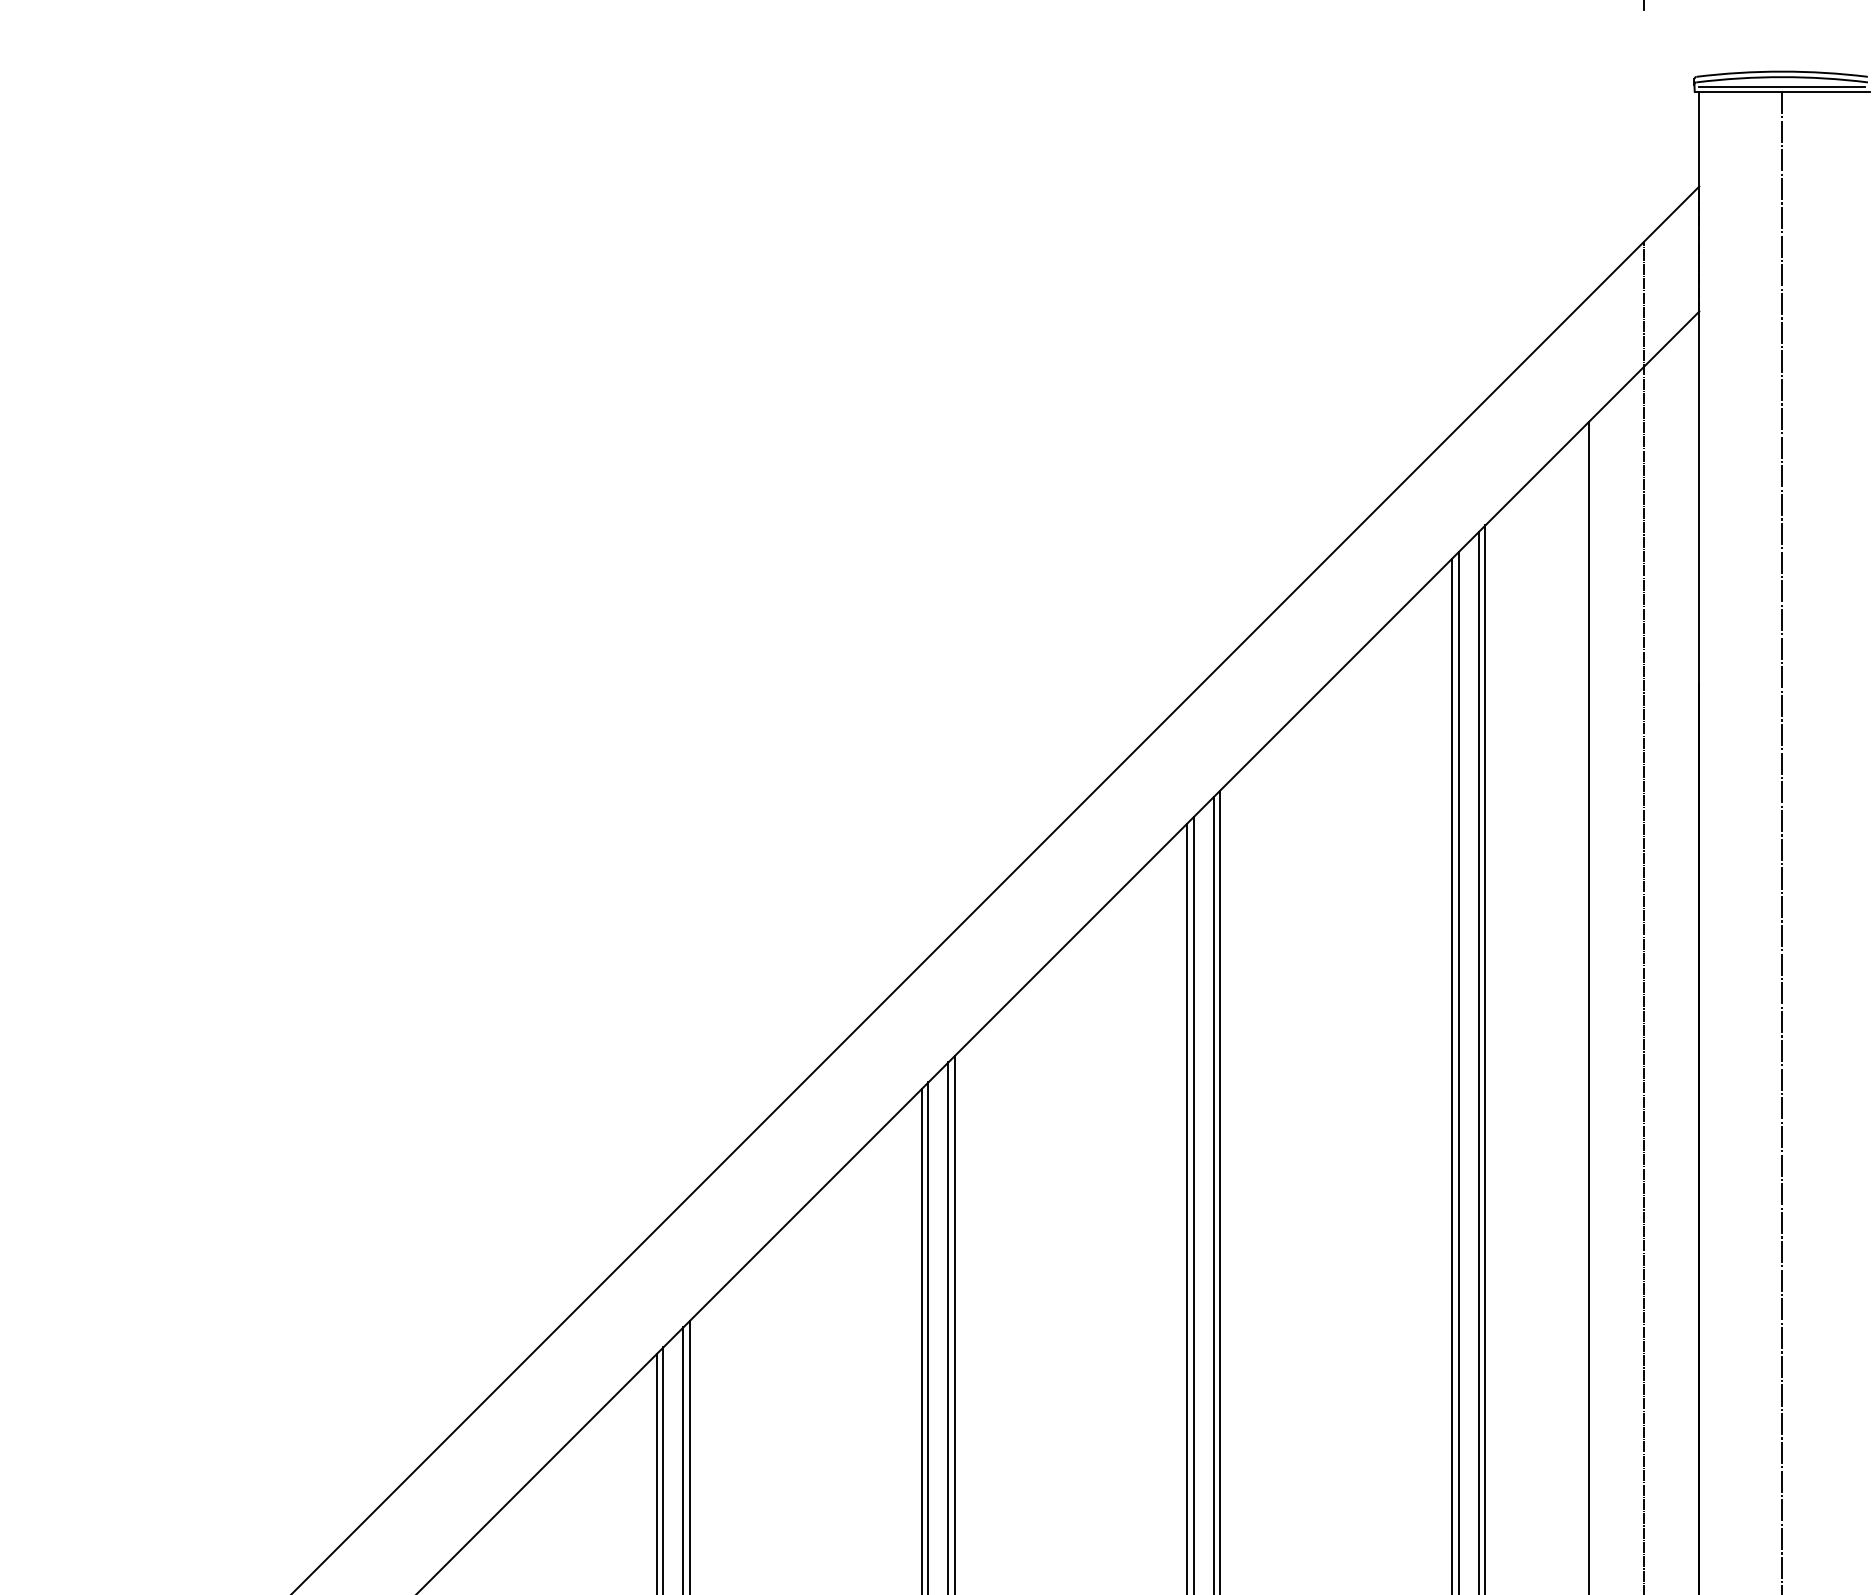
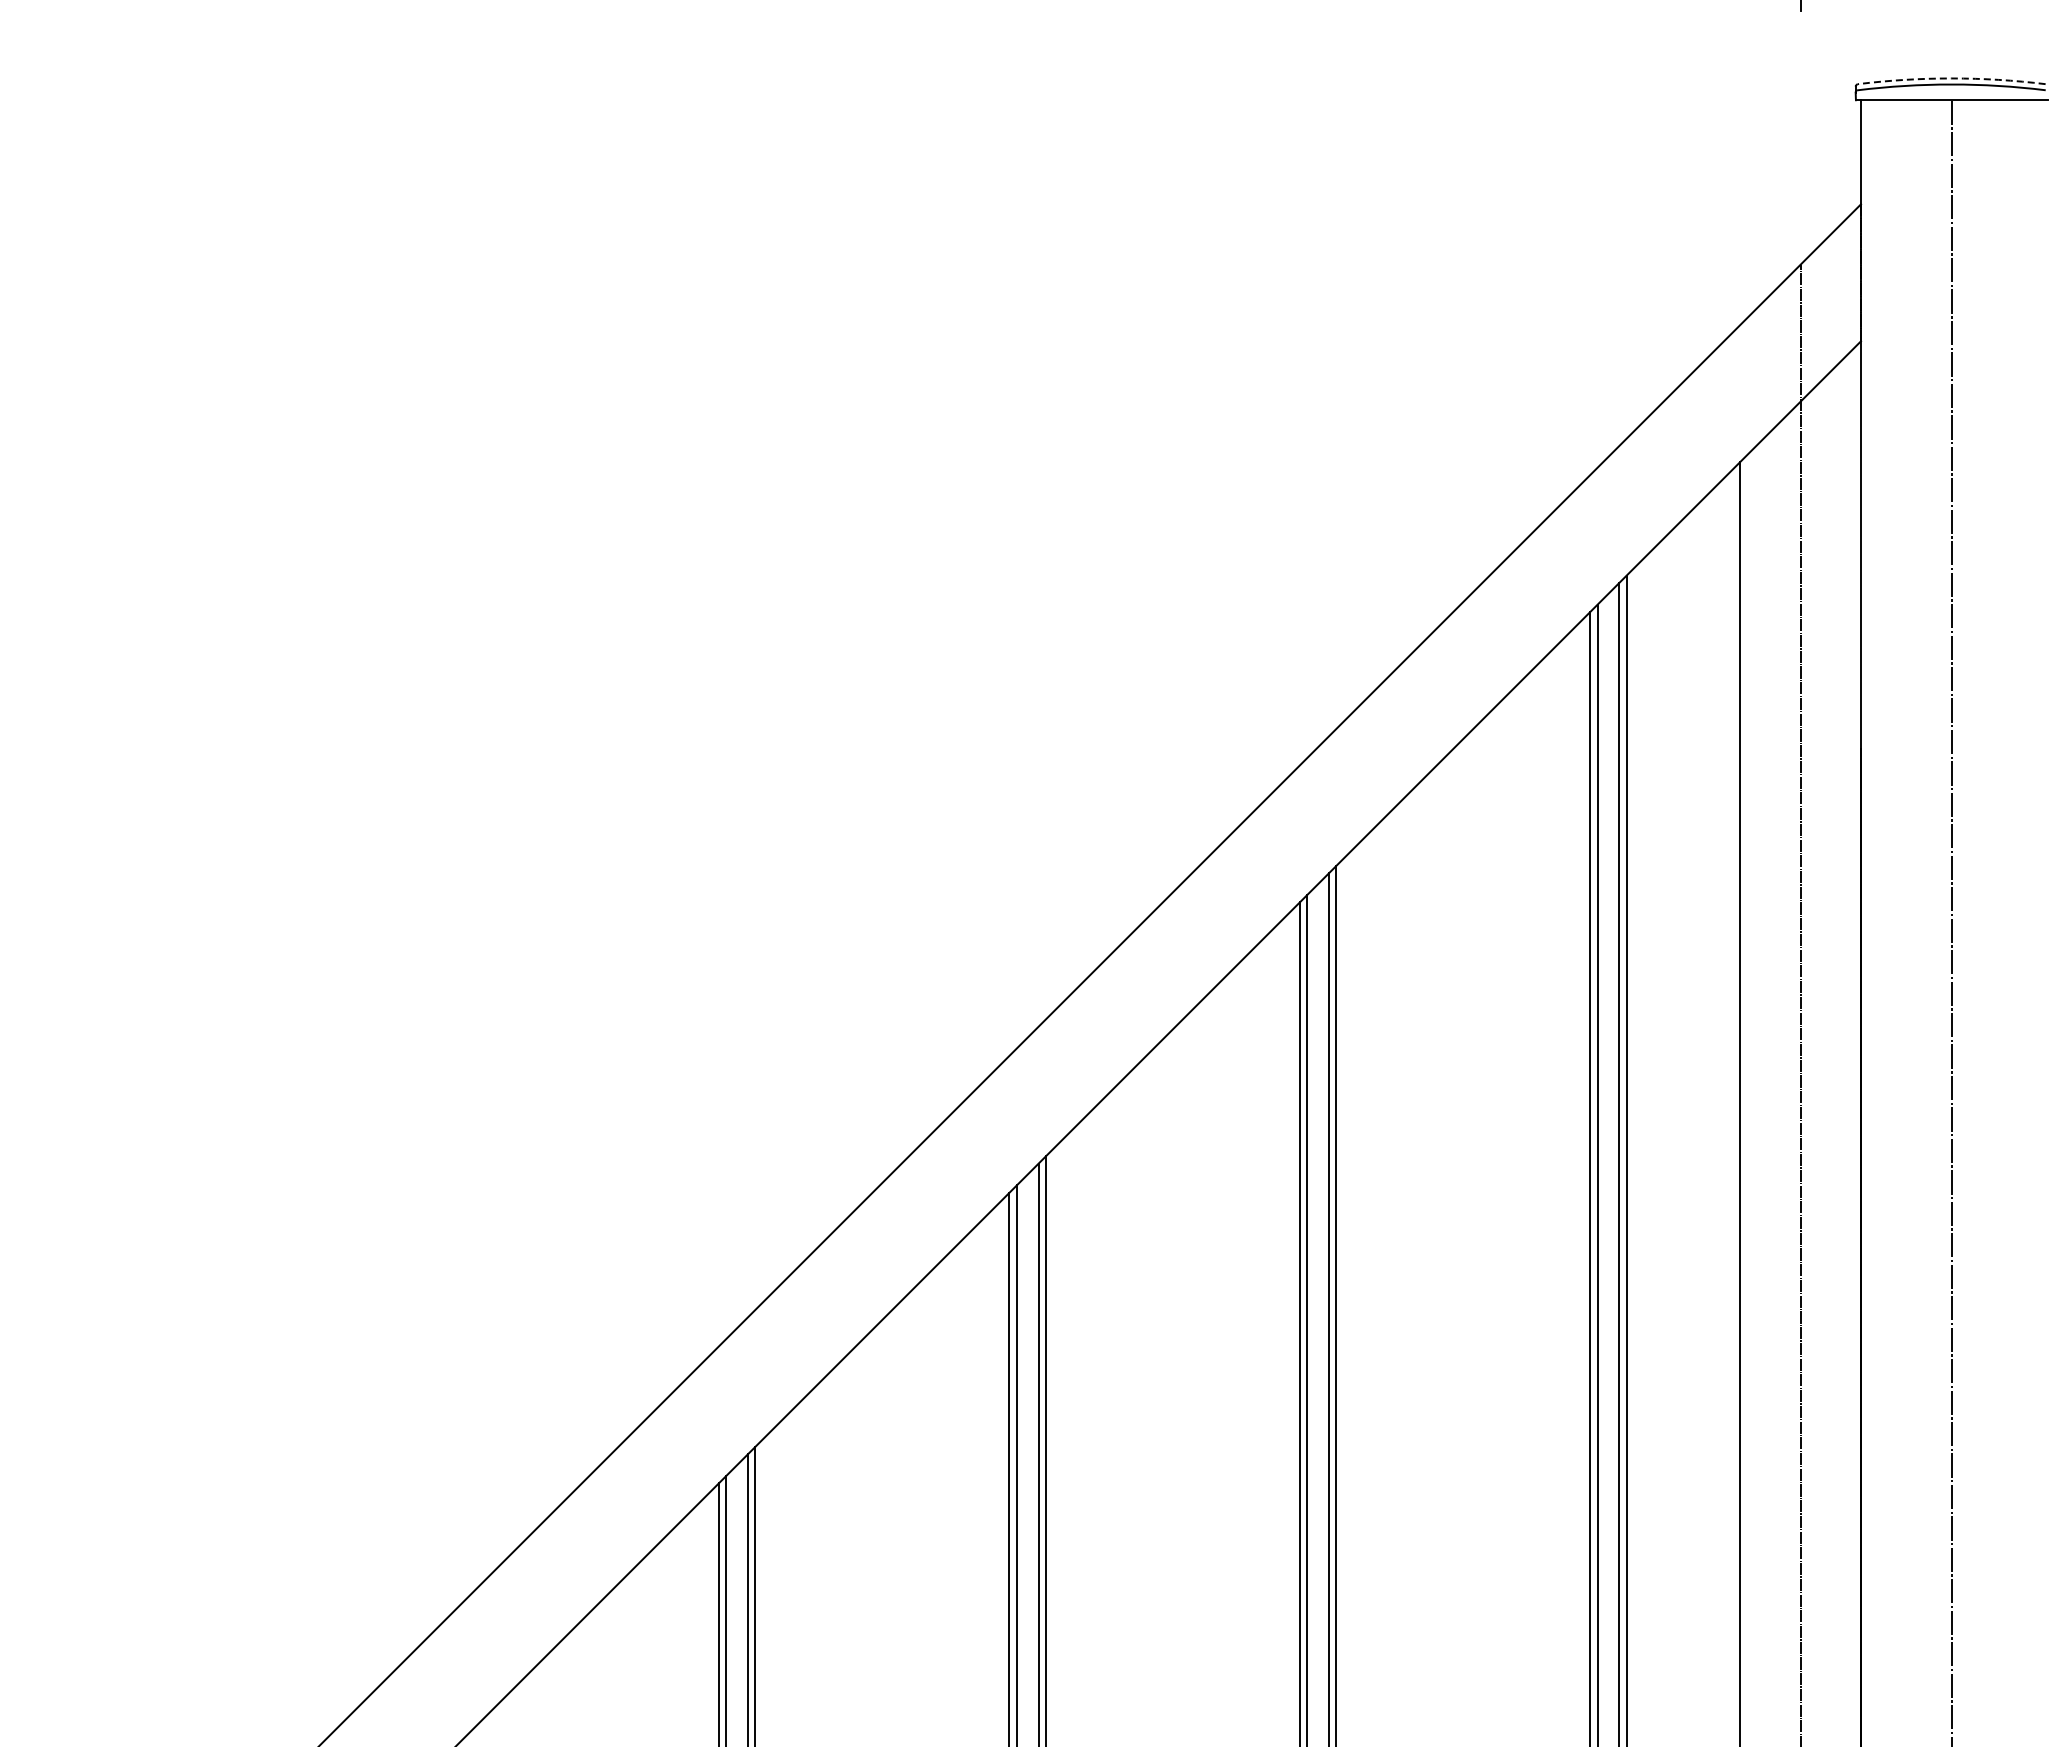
arc: (1781, 71) -> (1951, 78), solid -> dashed
line: (1781, 87) -> (1951, 95), removed

